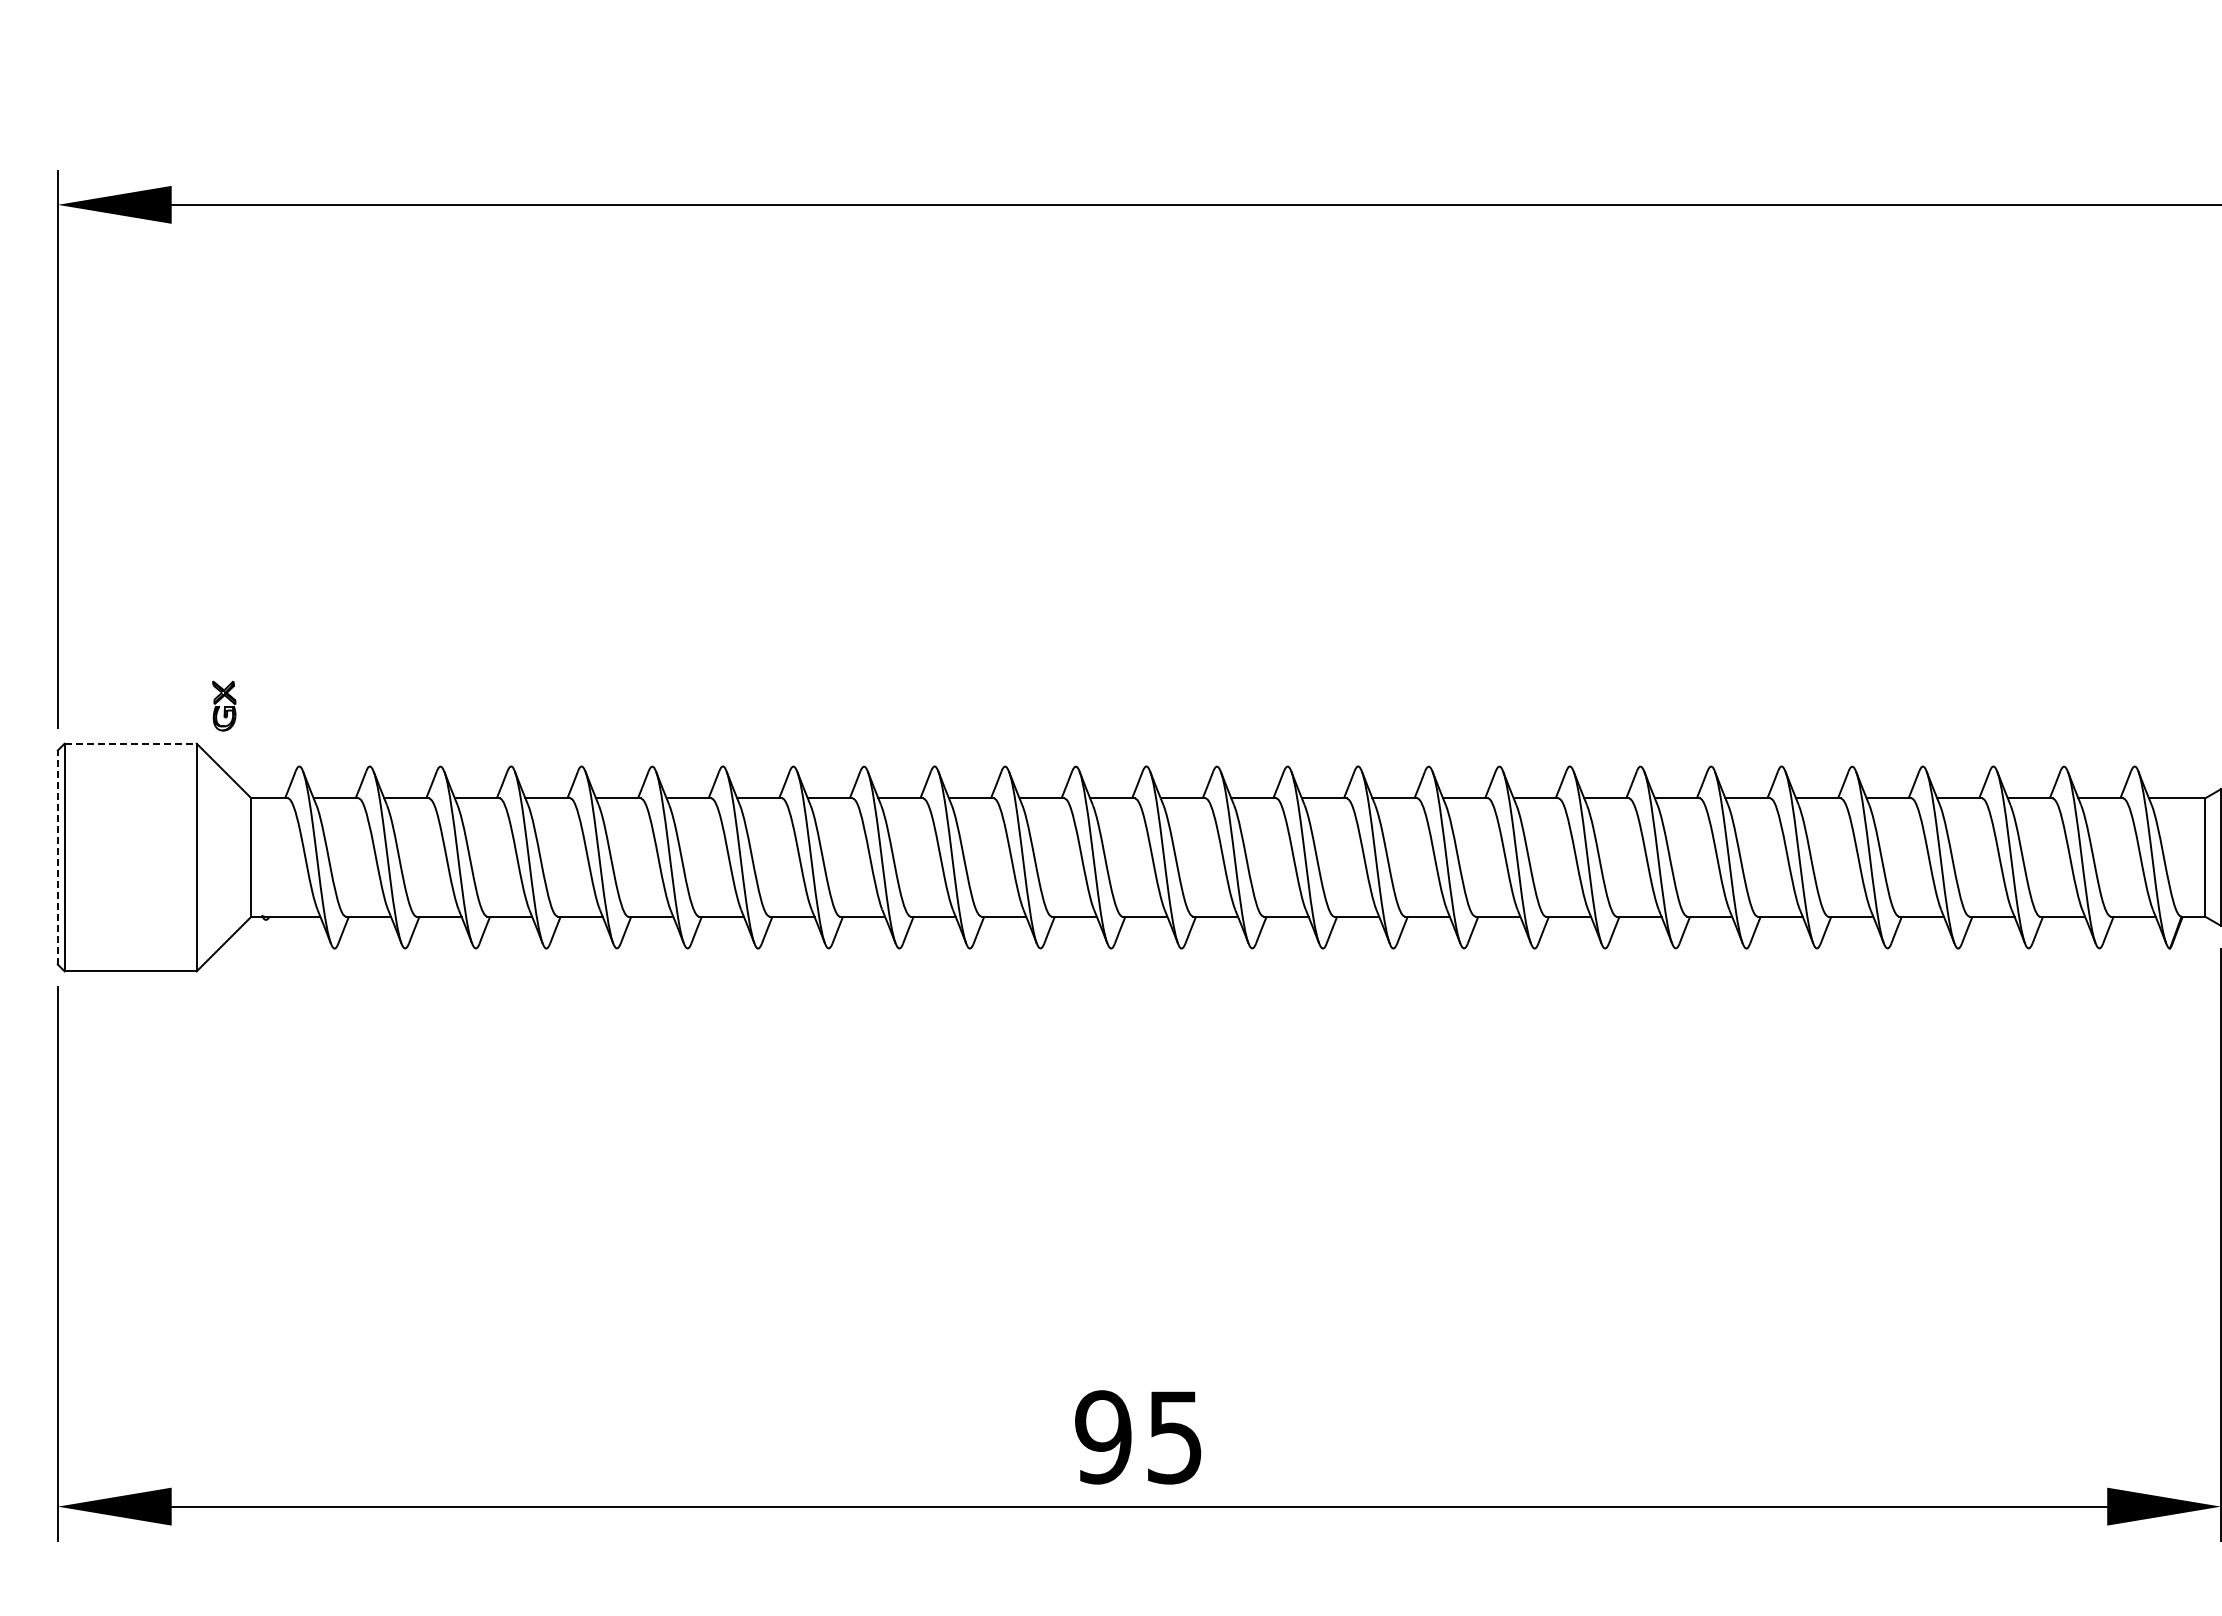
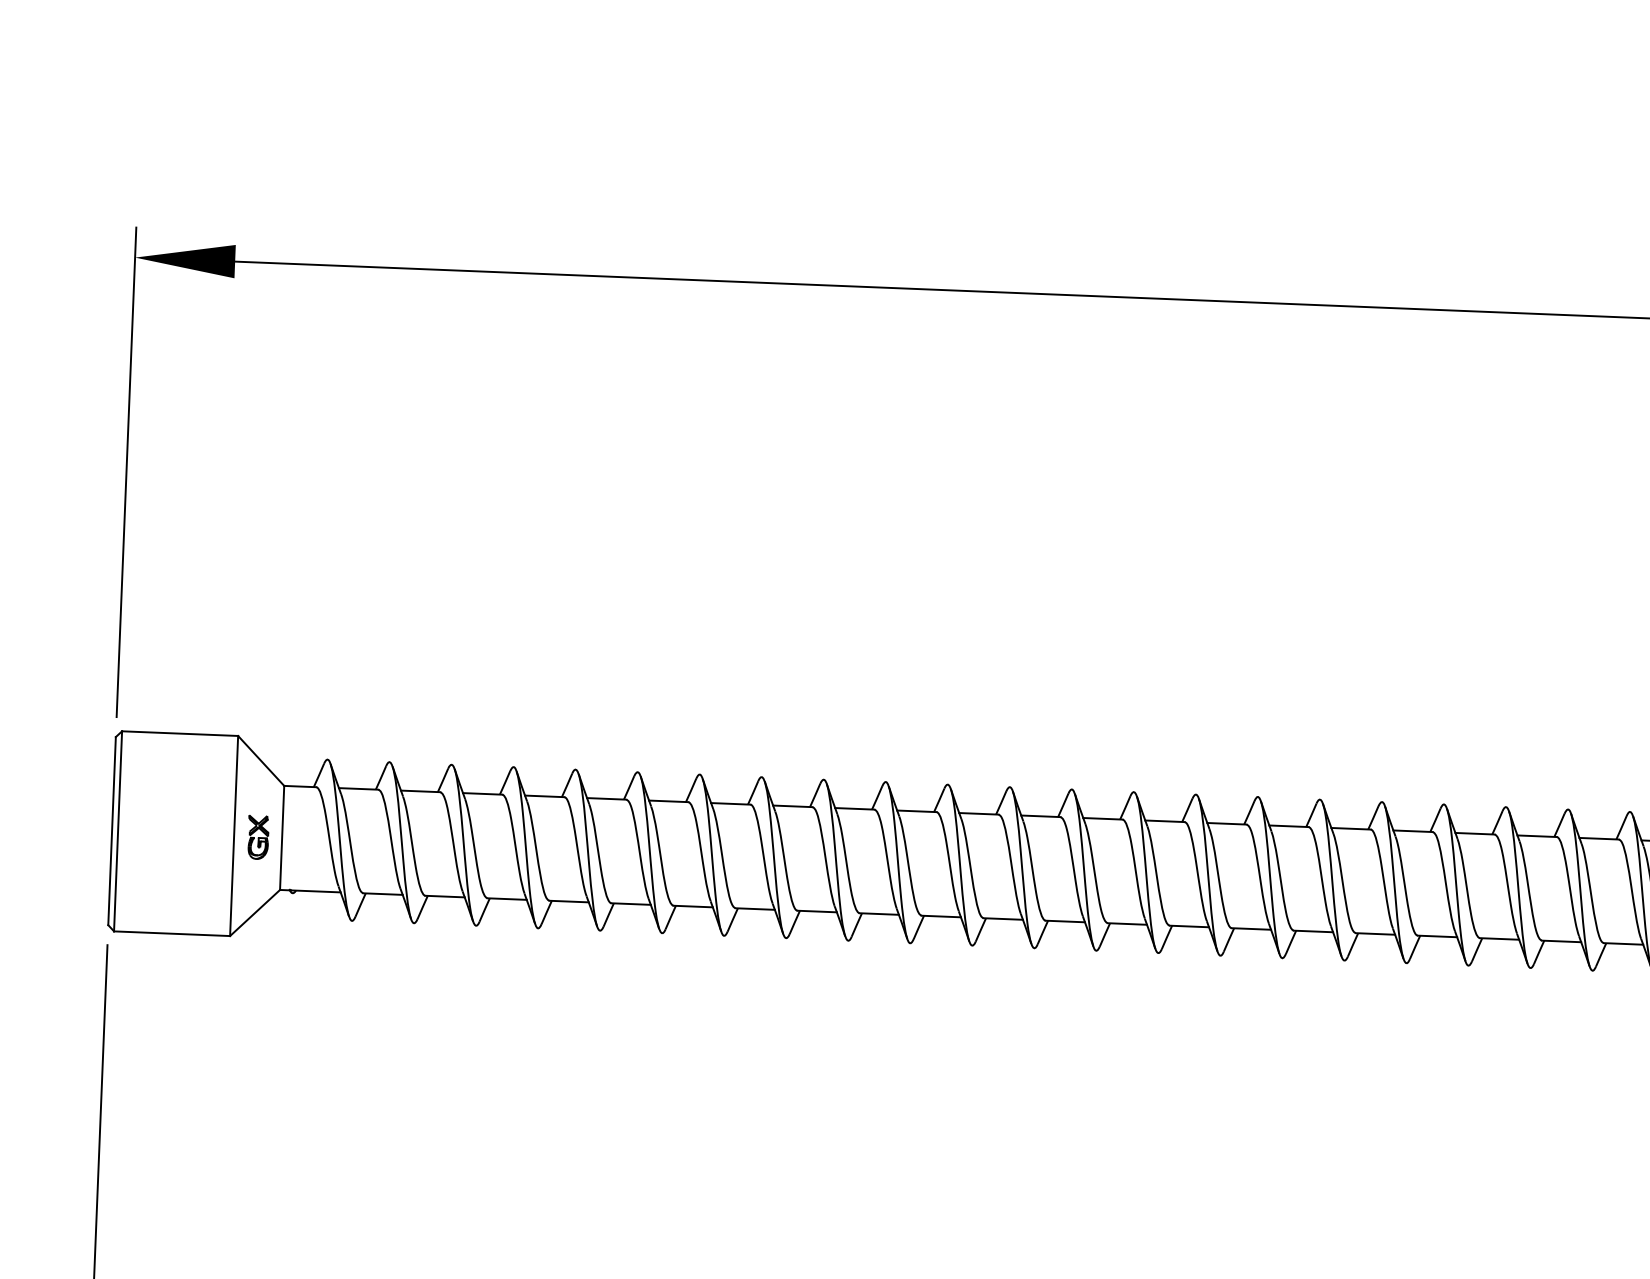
part: (224, 705) -> (258, 836), moved
line: (131, 743) -> (180, 733), dashed -> solid
line: (57, 857) -> (111, 831), dashed -> solid

